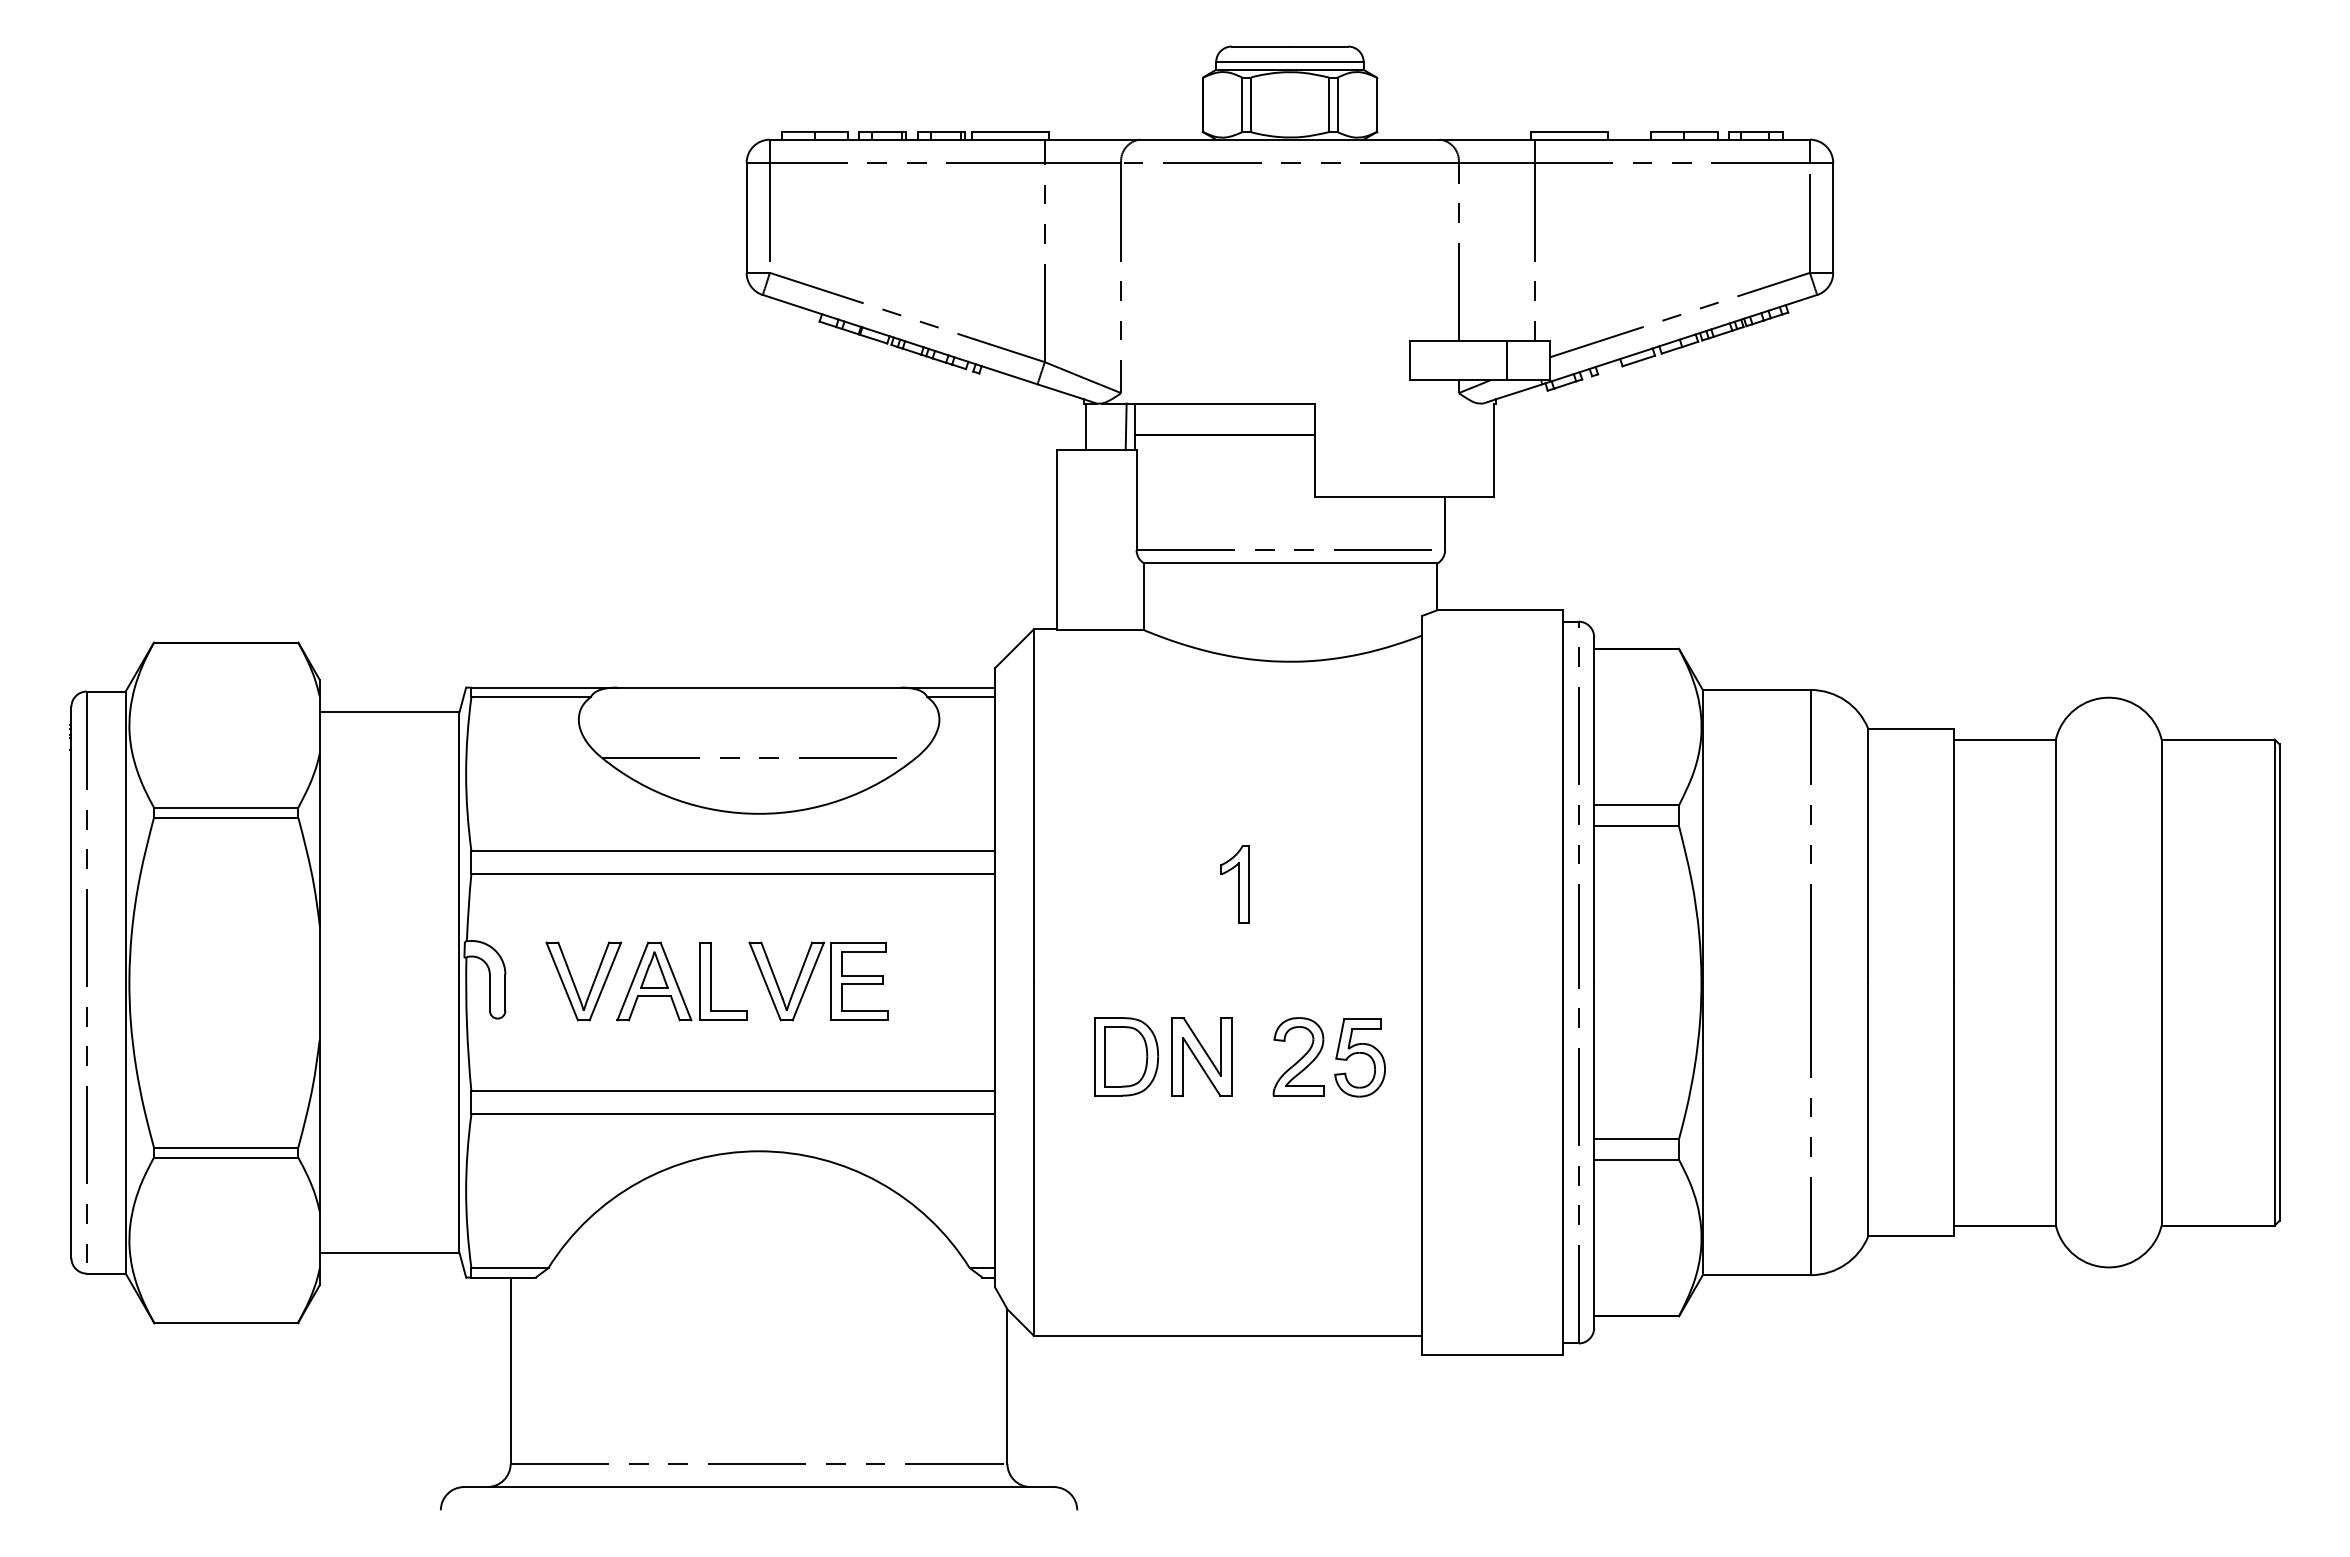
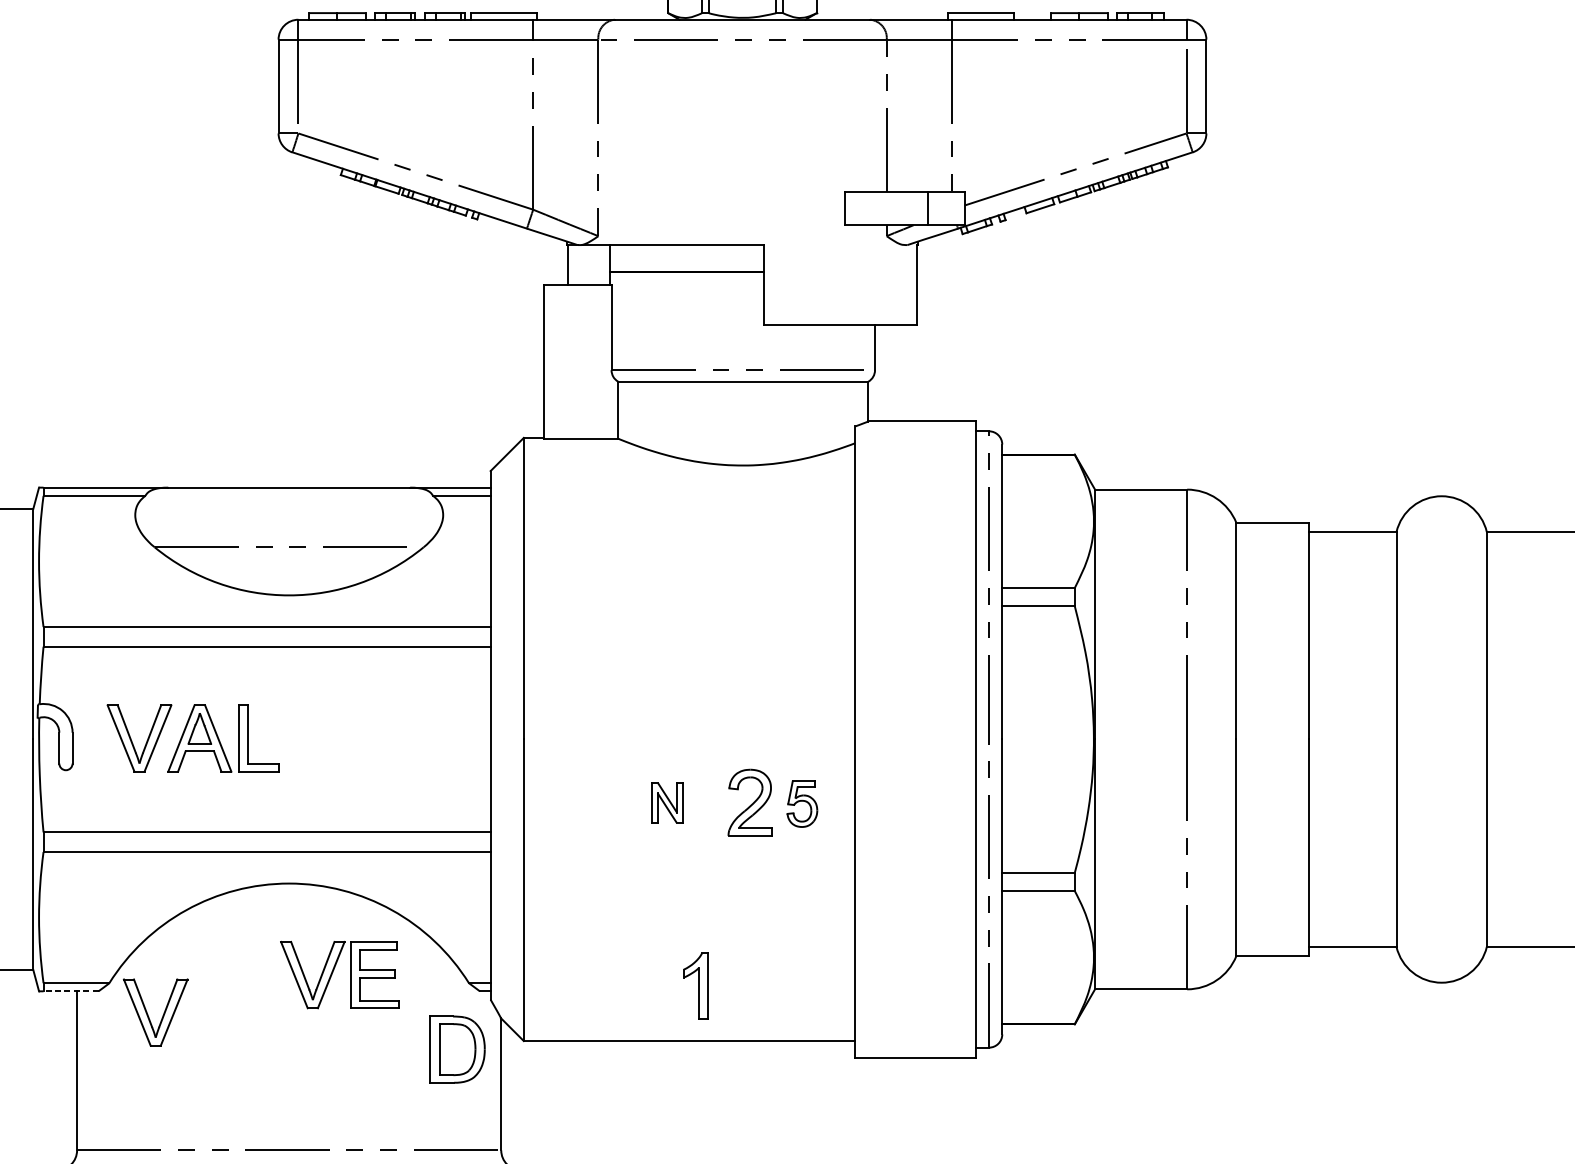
line: (1125, 426) -> (602, 264), removed
part: (1234, 884) -> (695, 986), moved
part: (810, 979) -> (333, 973), moved
part: (1126, 1056) -> (457, 1049), moved
part: (1201, 1056) -> (666, 802), size x0.6
part: (1359, 1057) -> (801, 803), size x0.7
line: (503, 1277) -> (70, 991), solid -> dashed
part: (594, 1305) -> (148, 1015), added

